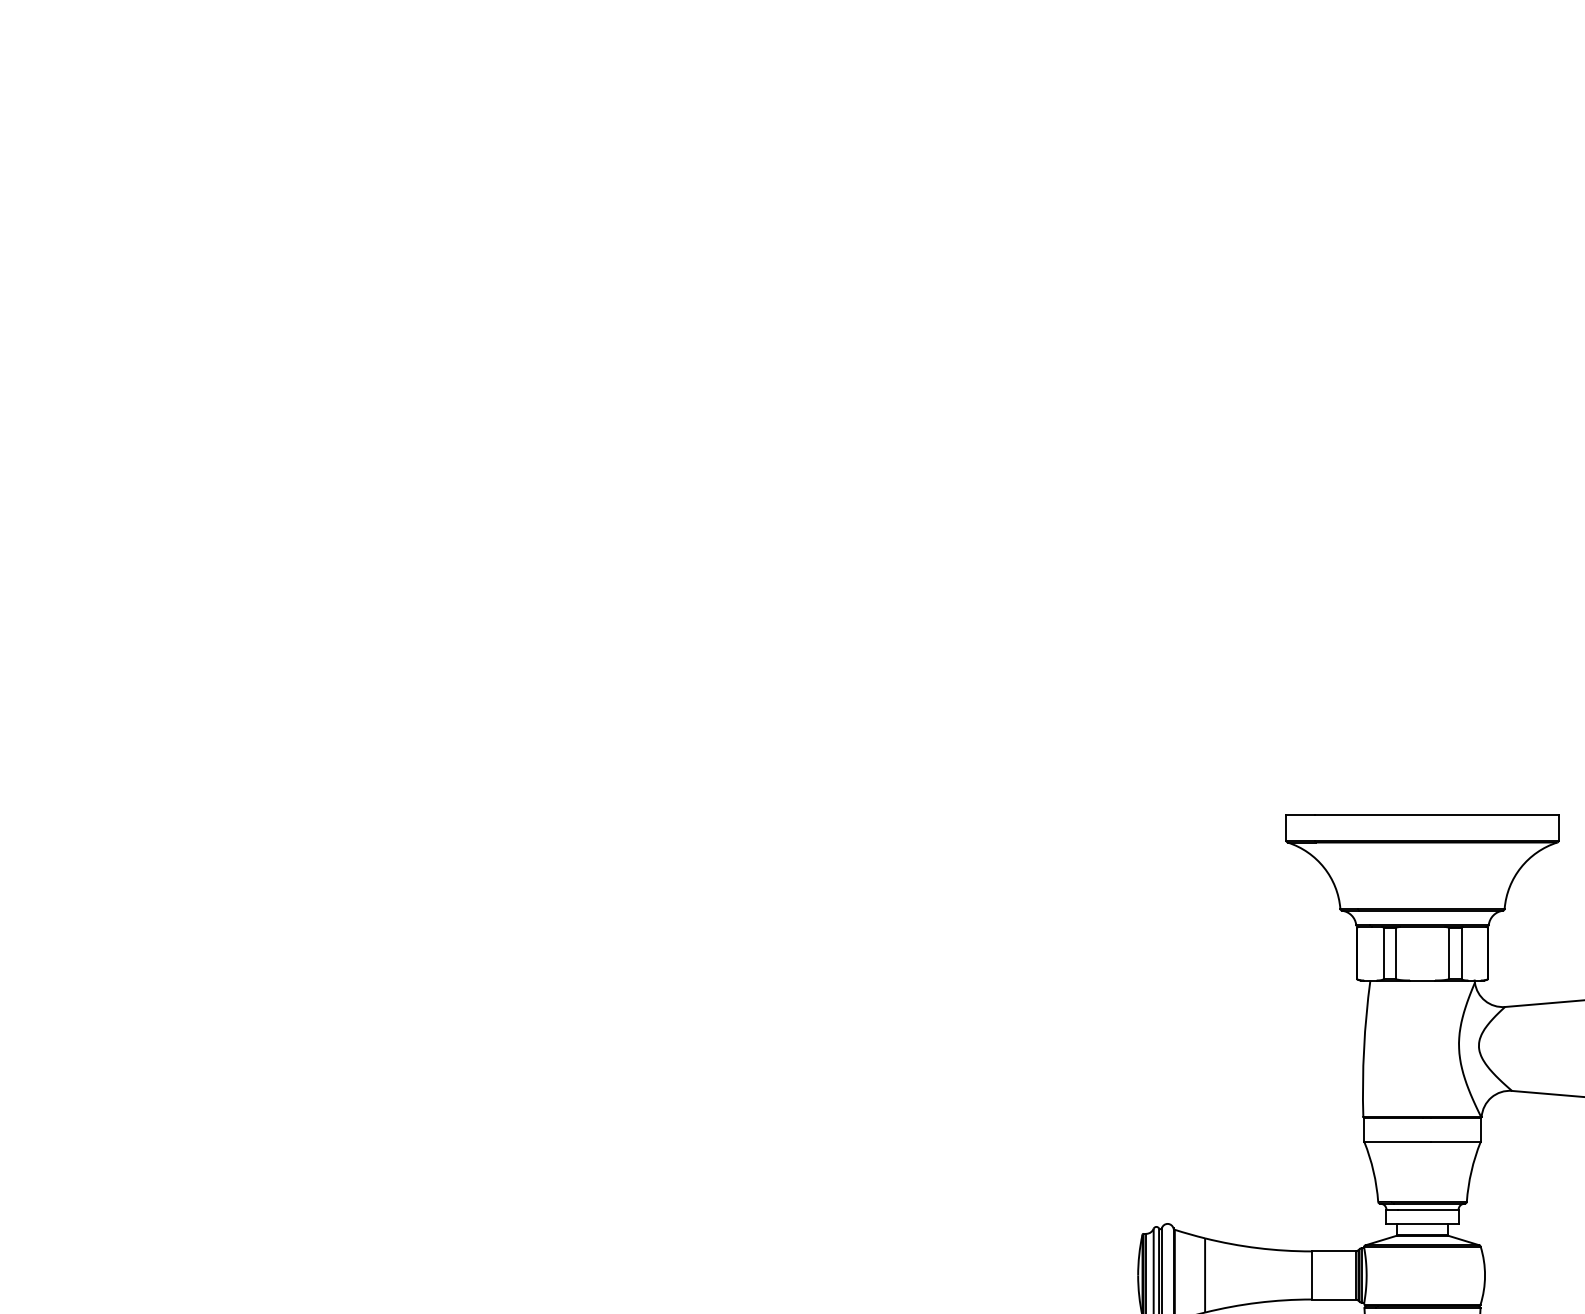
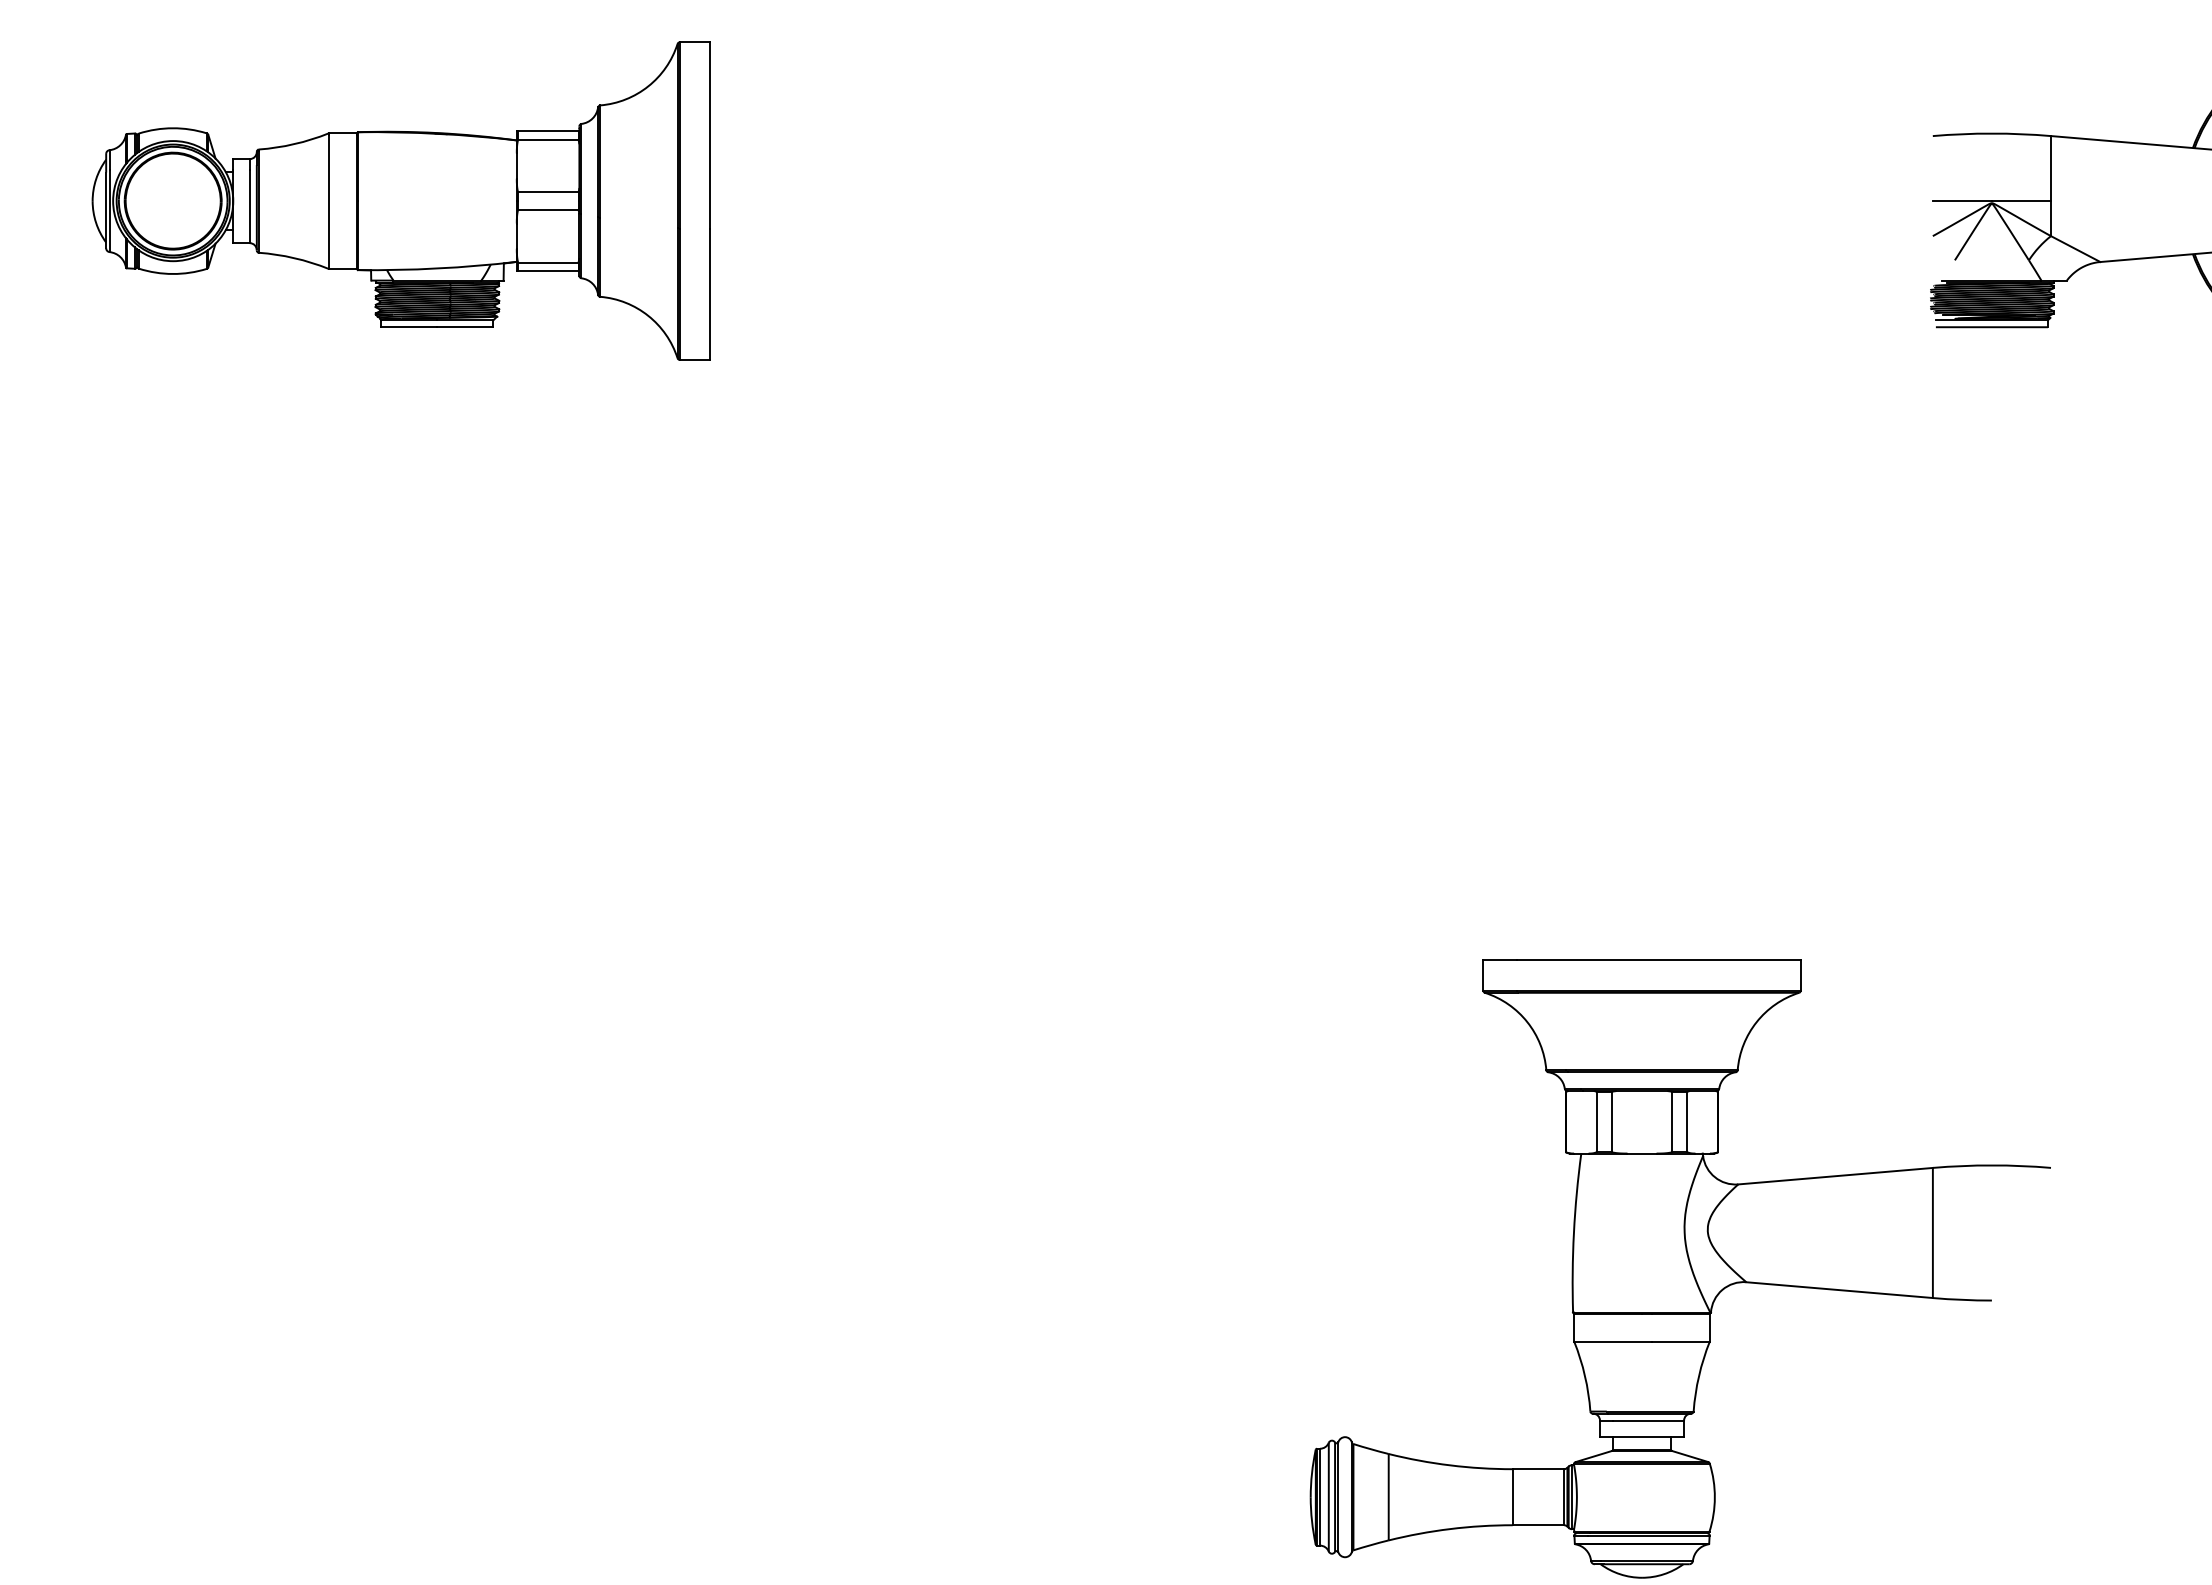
part: (356, 162) -> (400, 200), added

